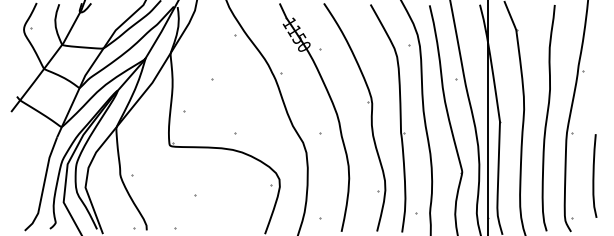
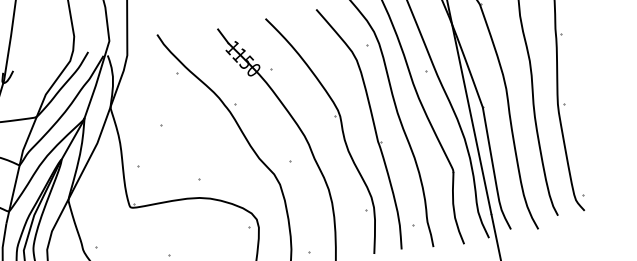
curve: (594, 175) -> (597, 144), removed

